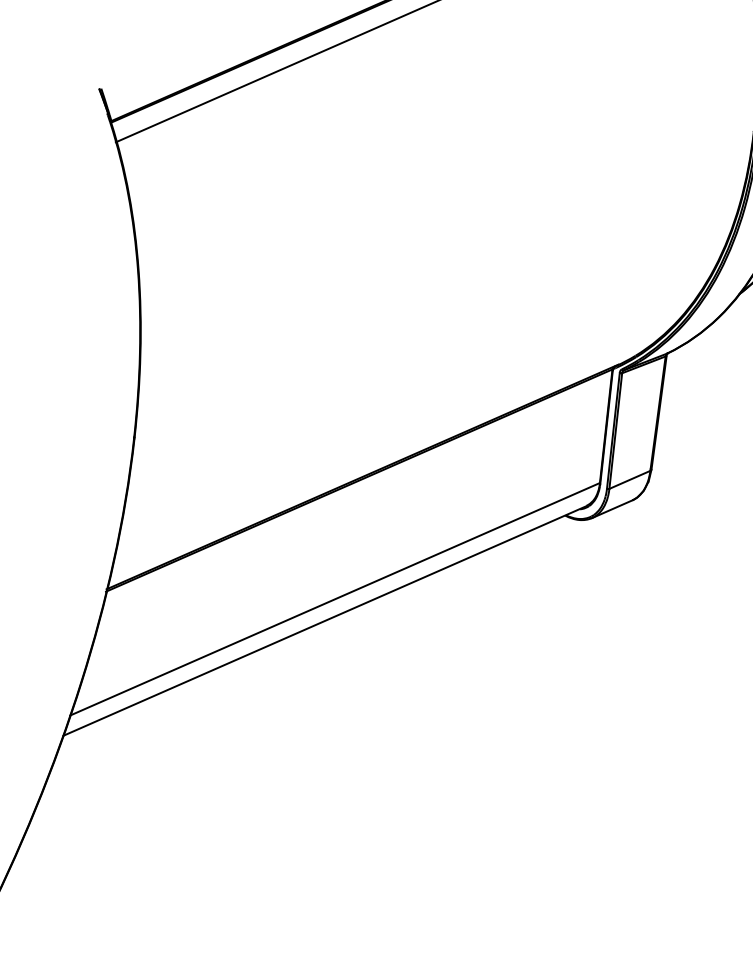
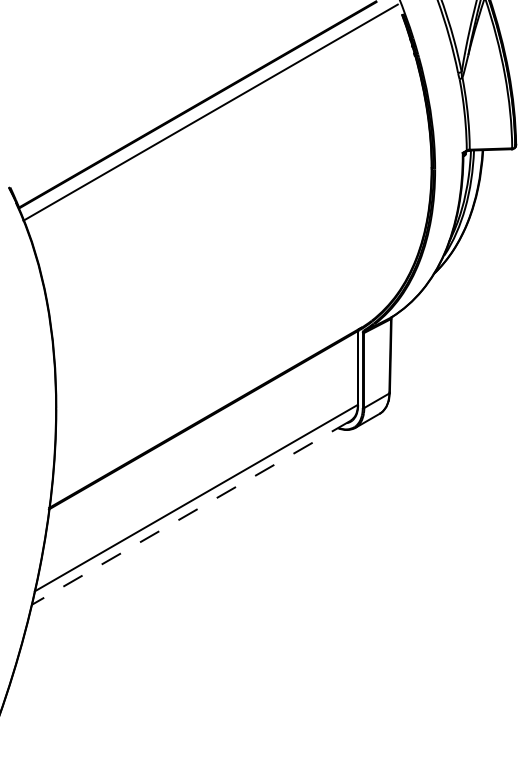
line: (325, 620) -> (191, 512), solid -> dashed

